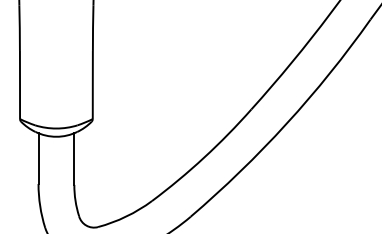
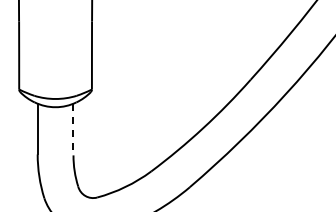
line: (74, 159) -> (73, 129), solid -> dashed

